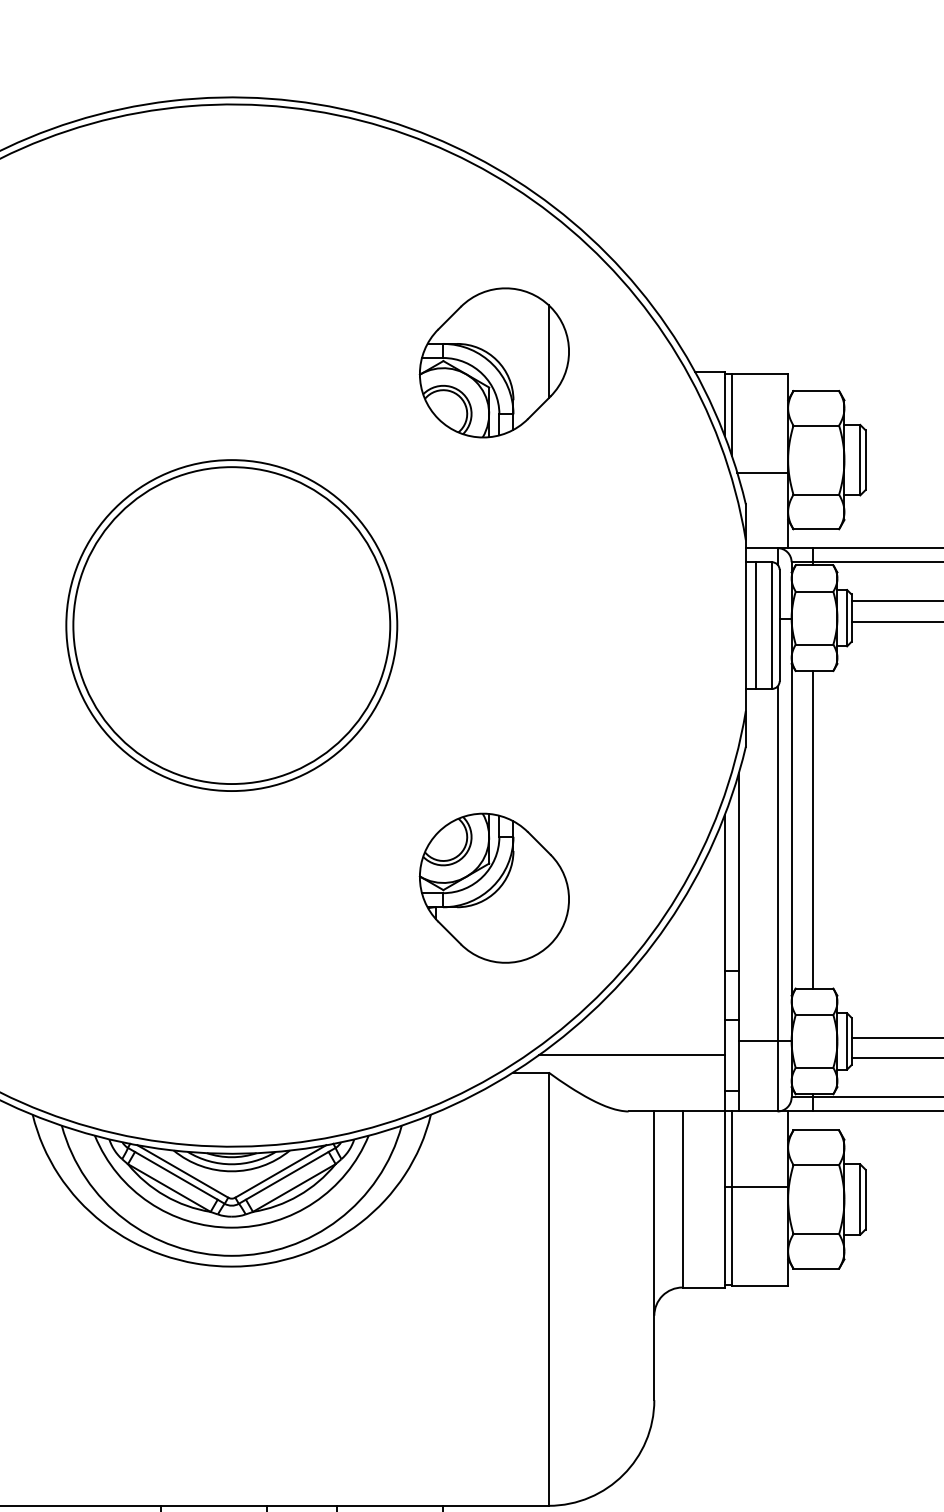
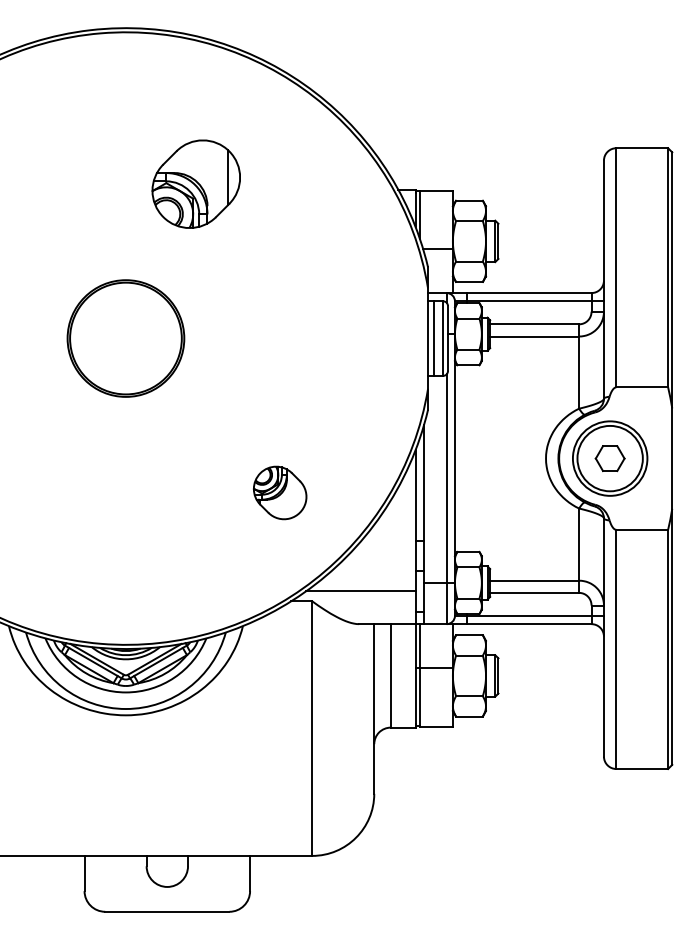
part: (493, 361) -> (195, 183), moved
part: (231, 625) -> (125, 338), size x0.6
line: (812, 829) -> (467, 458), removed
part: (493, 887) -> (279, 492), size x0.6

